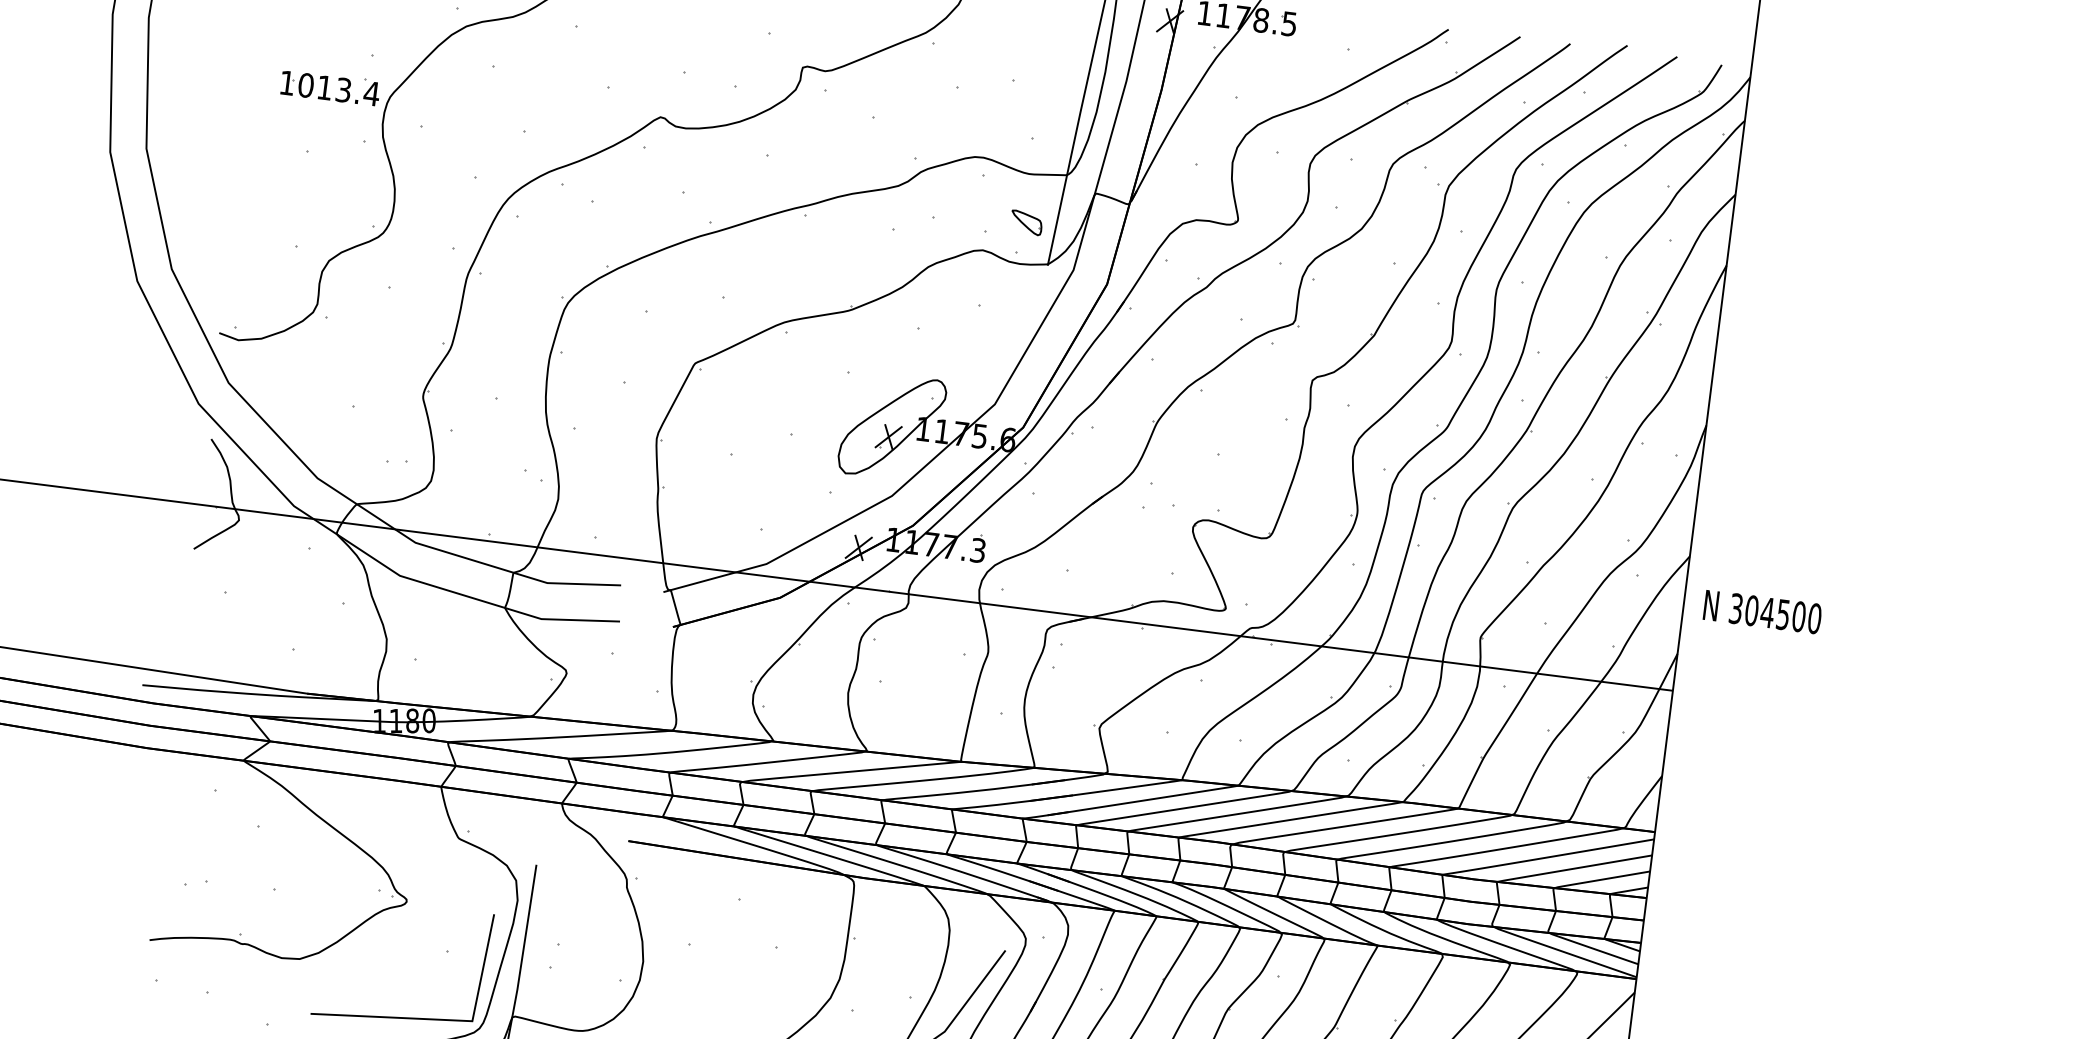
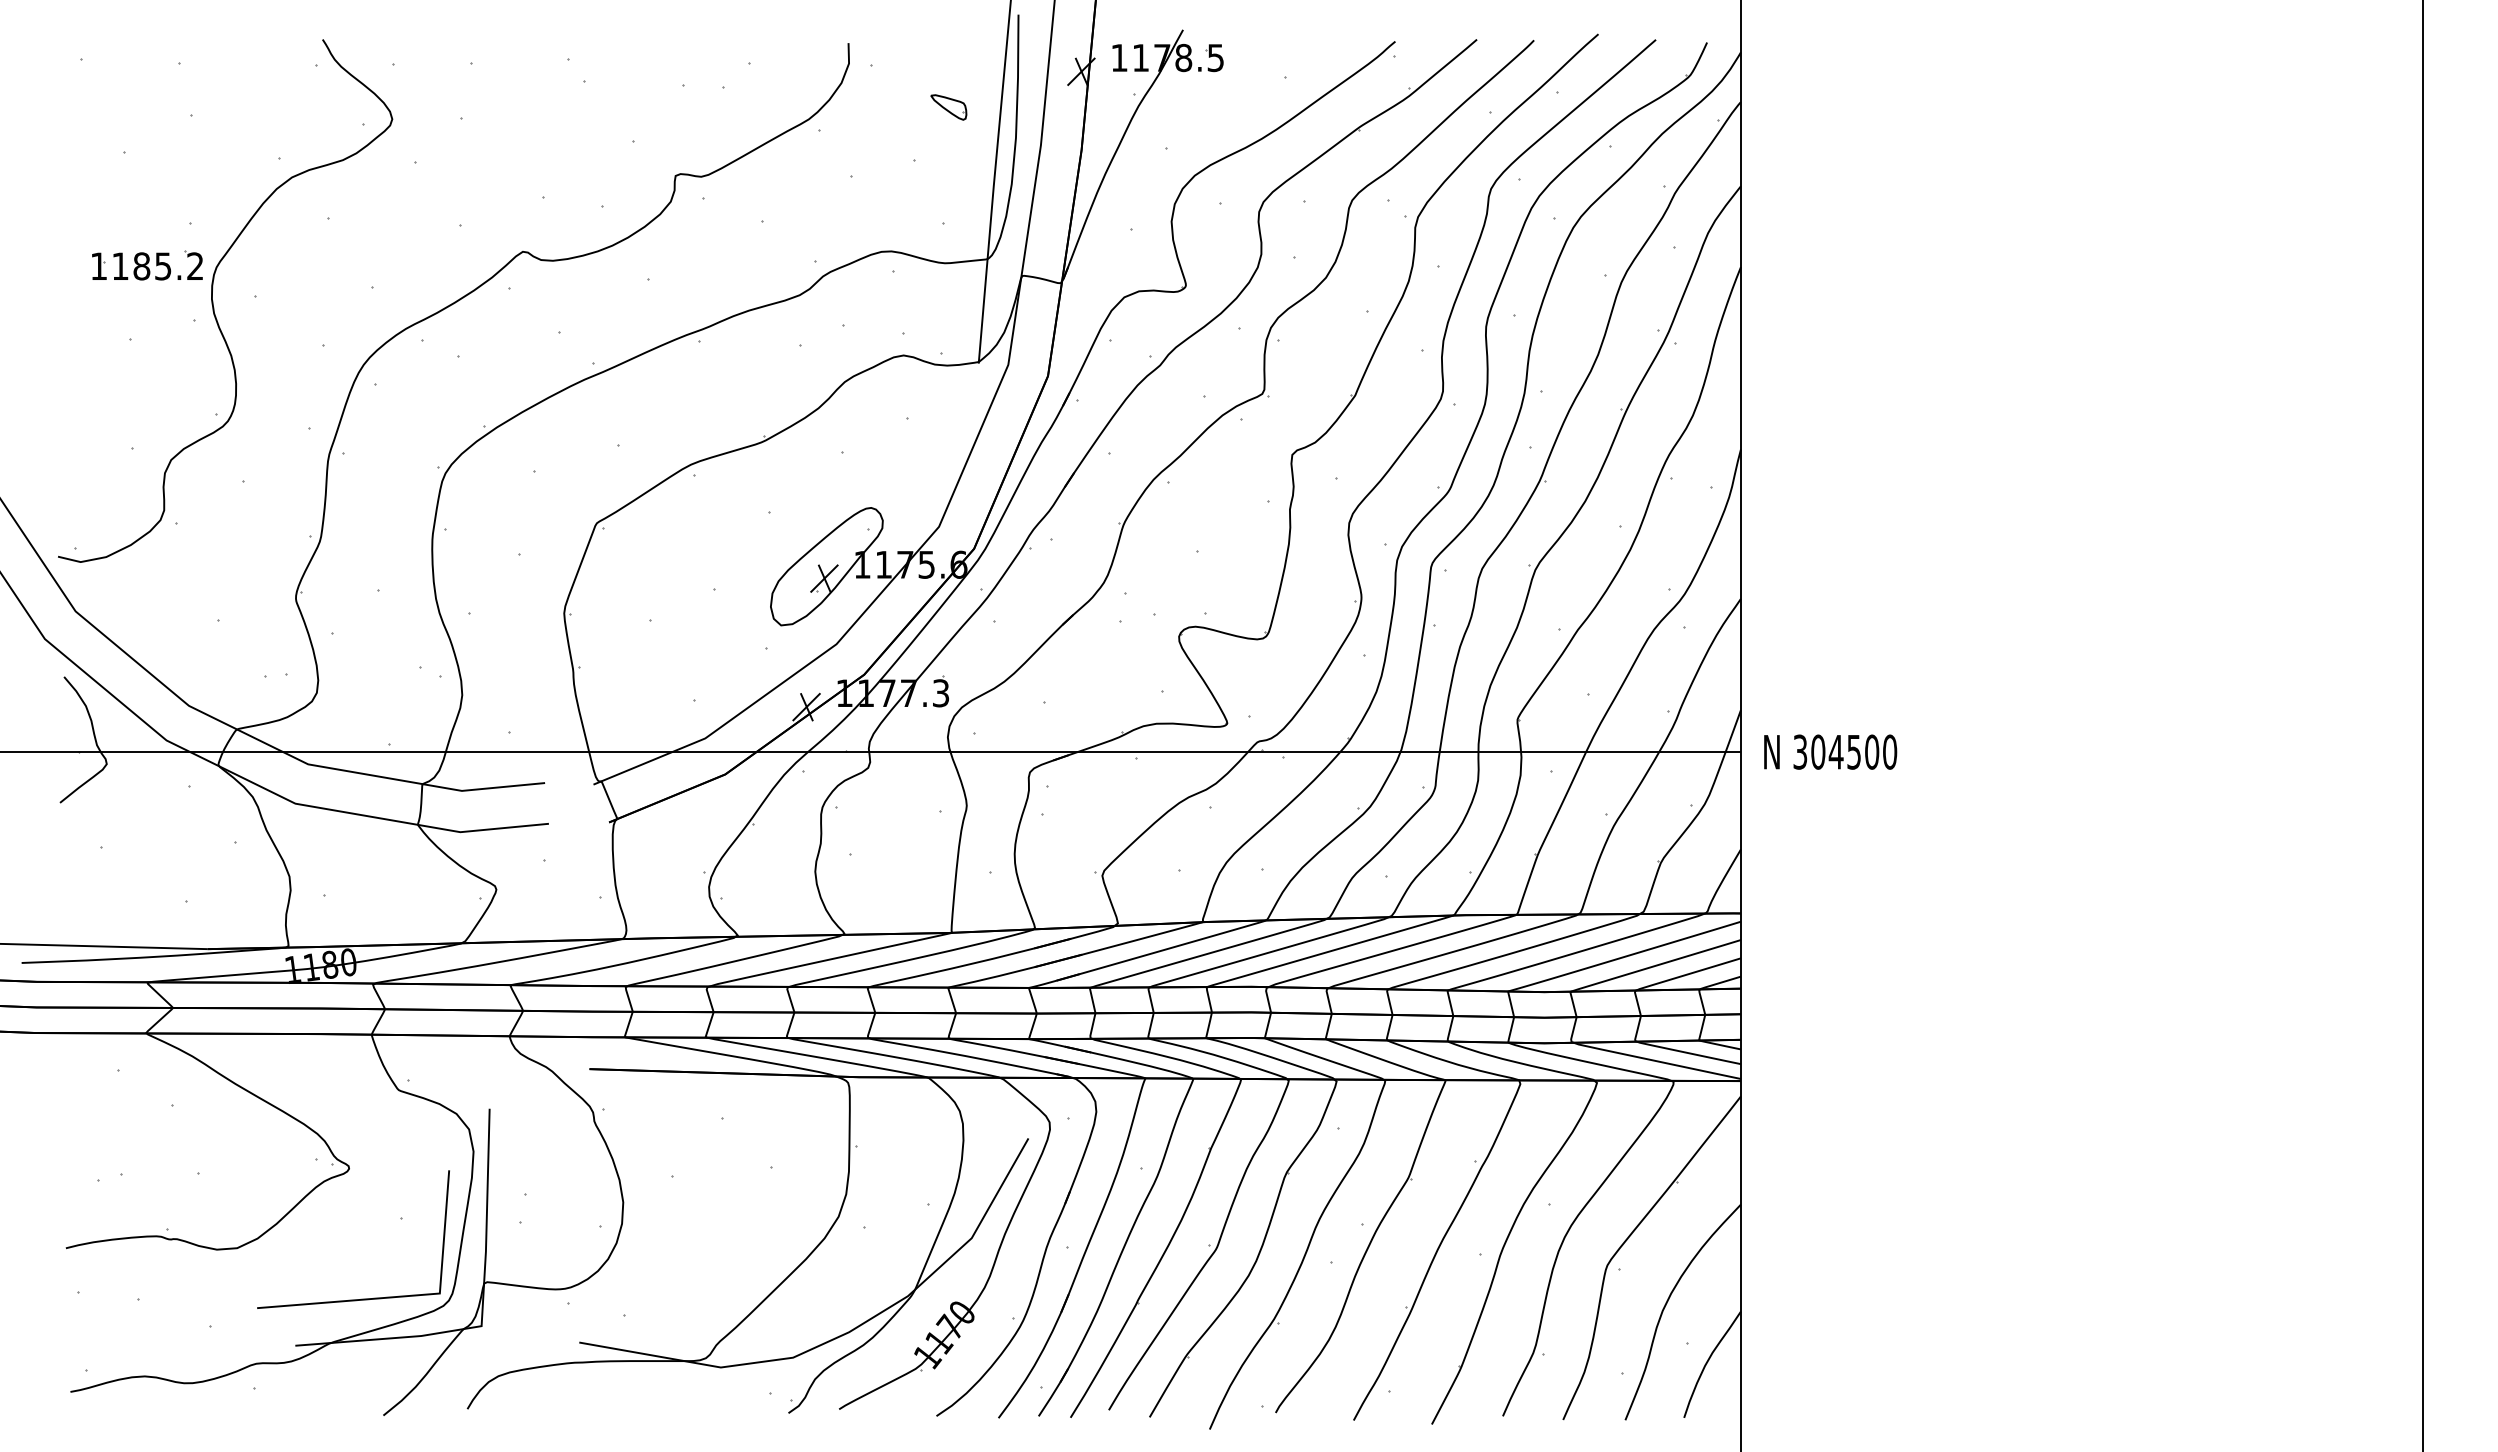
text: (339, 89) -> (158, 266), 1013.4 -> 1185.2
part: (1026, 222) -> (948, 107), moved
text: (1762, 611) -> (1830, 751), moved

